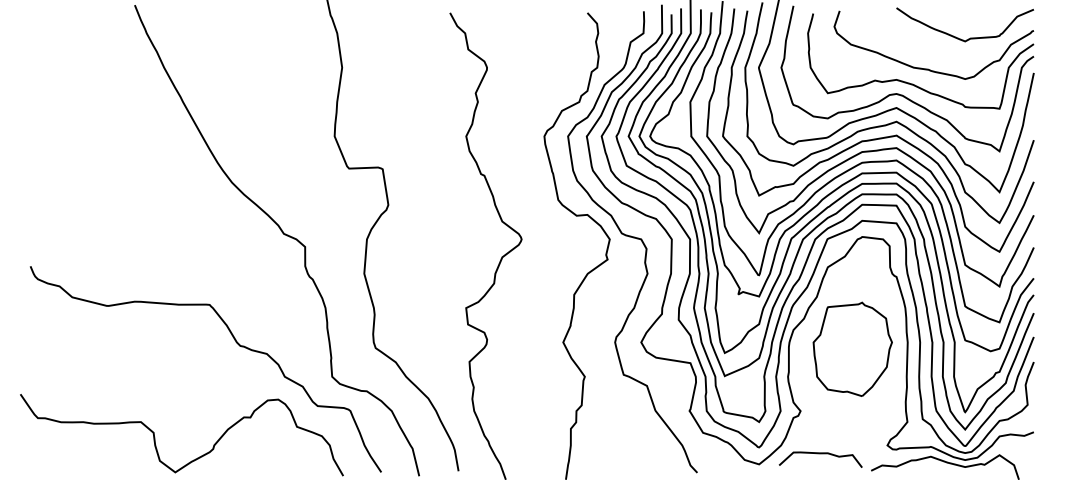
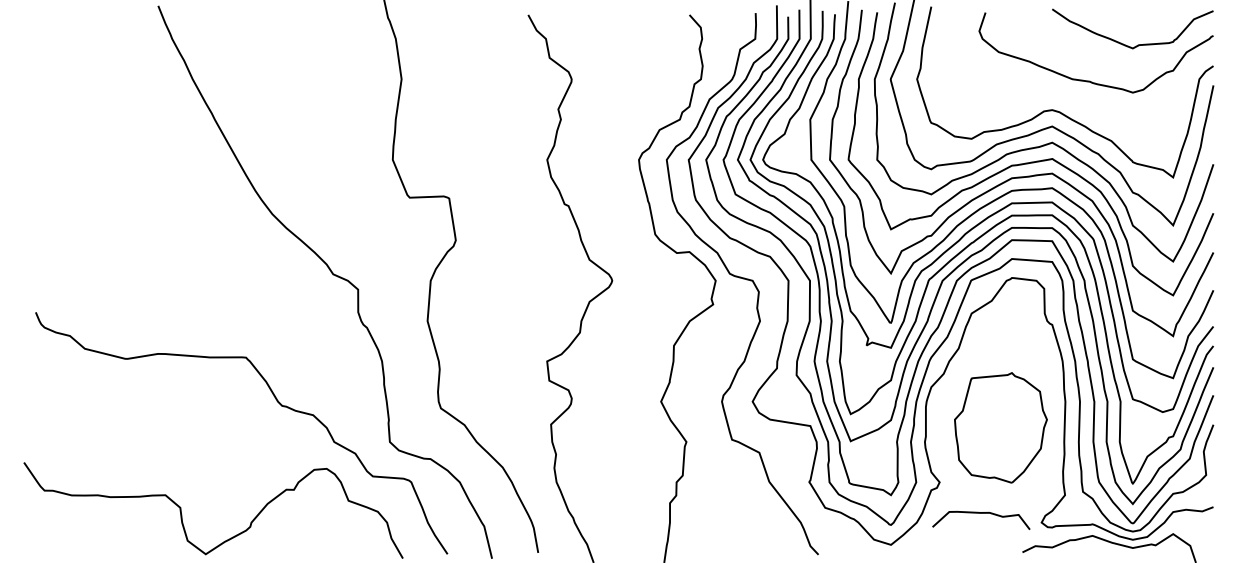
curve: (913, 84) -> (1072, 98), removed
part: (852, 349) -> (1000, 427), moved
curve: (820, 453) -> (981, 513), moved

